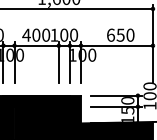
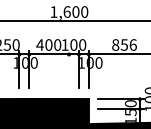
text: (120, 34) -> (124, 44), 650 -> 856
line: (59, 61) -> (69, 68), removed

